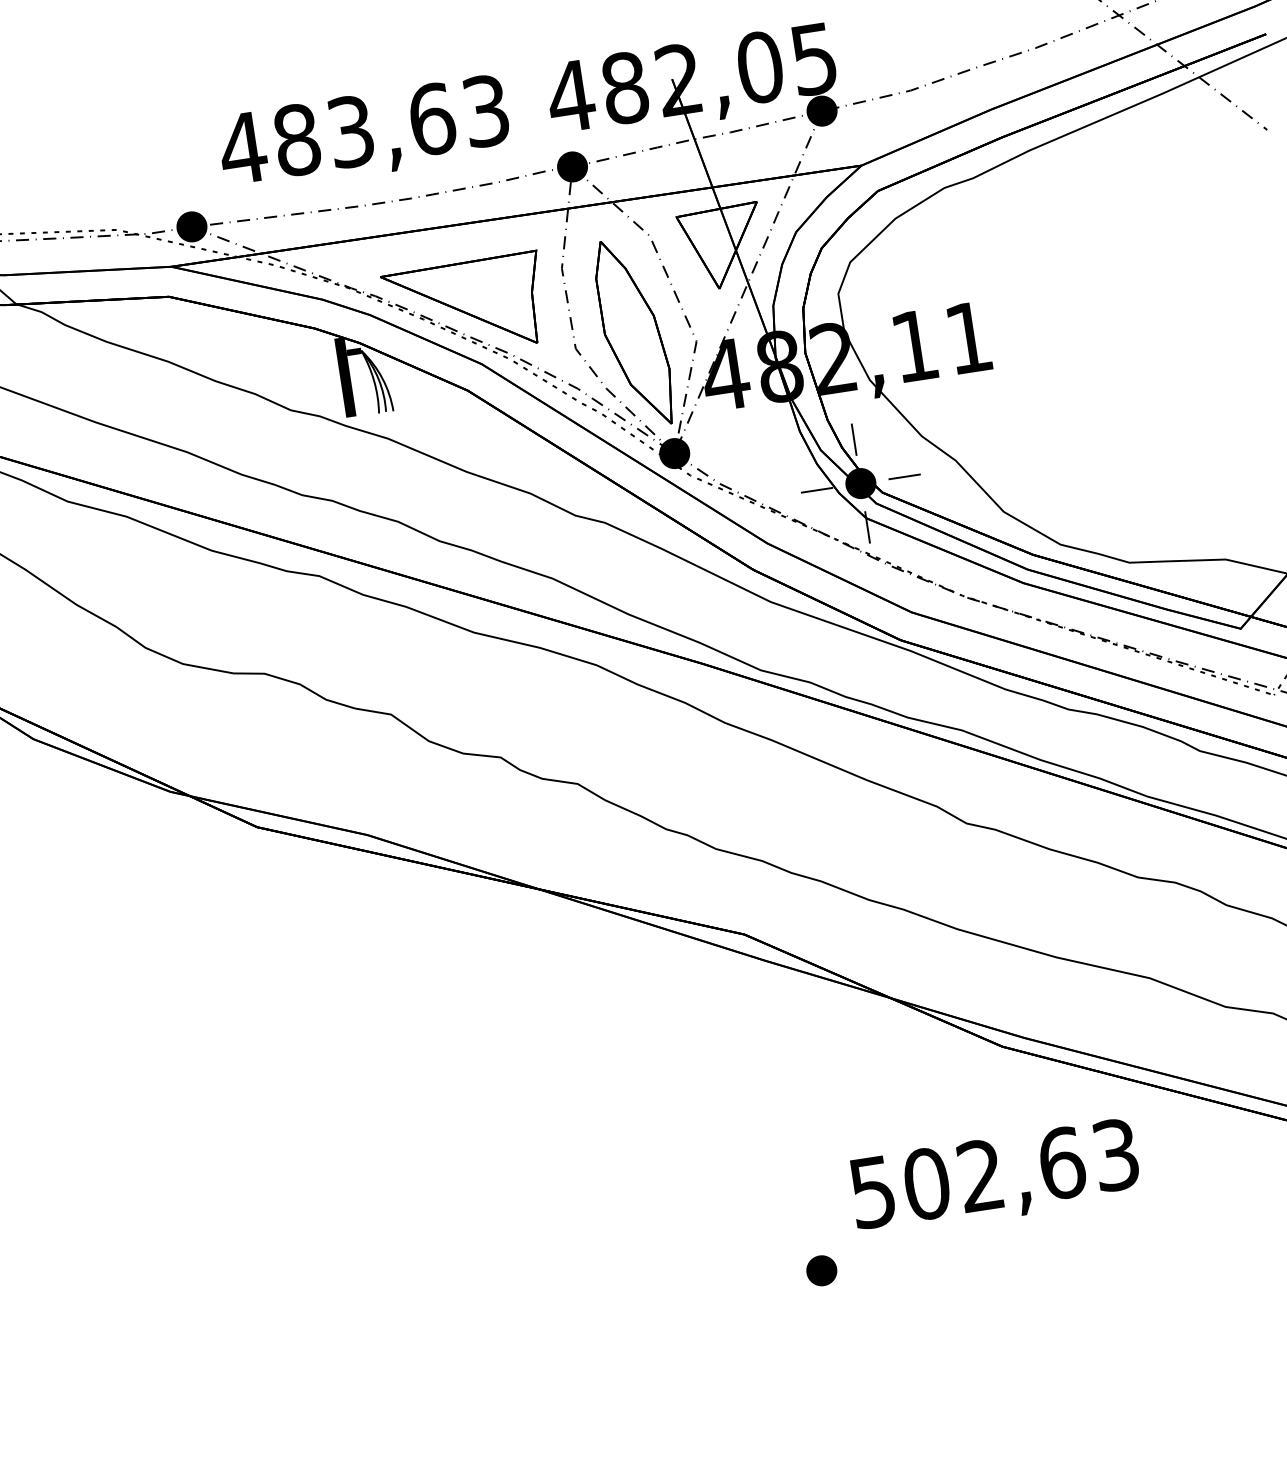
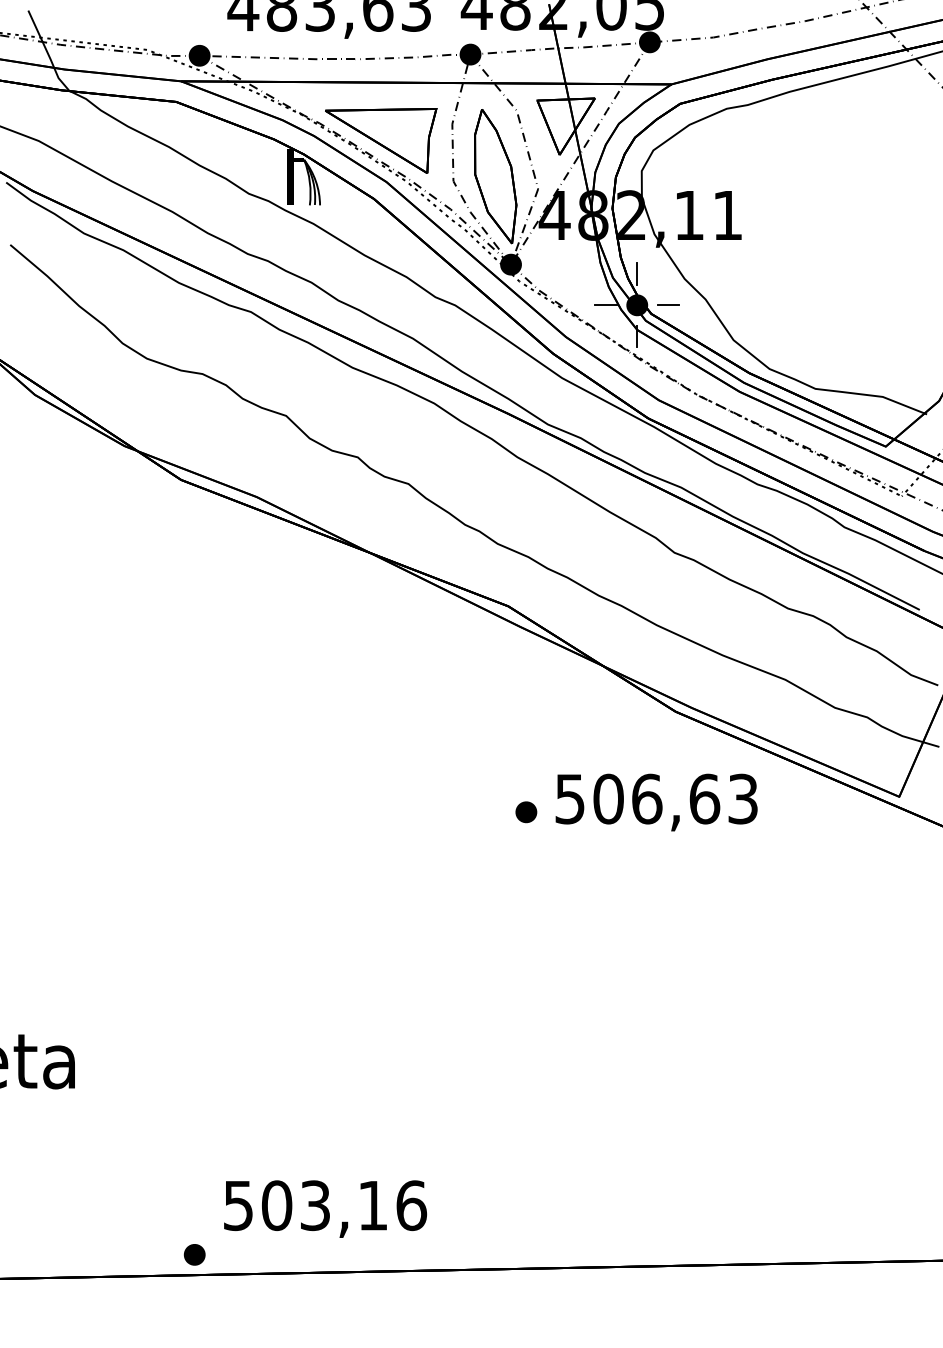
text: (981, 1174) -> (647, 798), 502,63 -> 506,63
part: (822, 1271) -> (526, 812), moved

